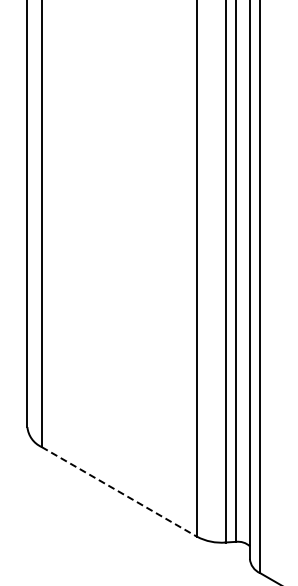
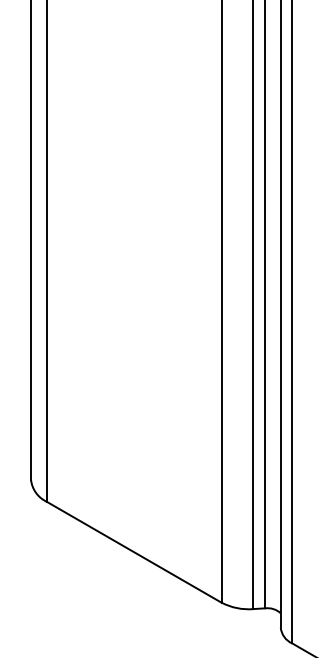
line: (119, 491) -> (134, 551), dashed -> solid

